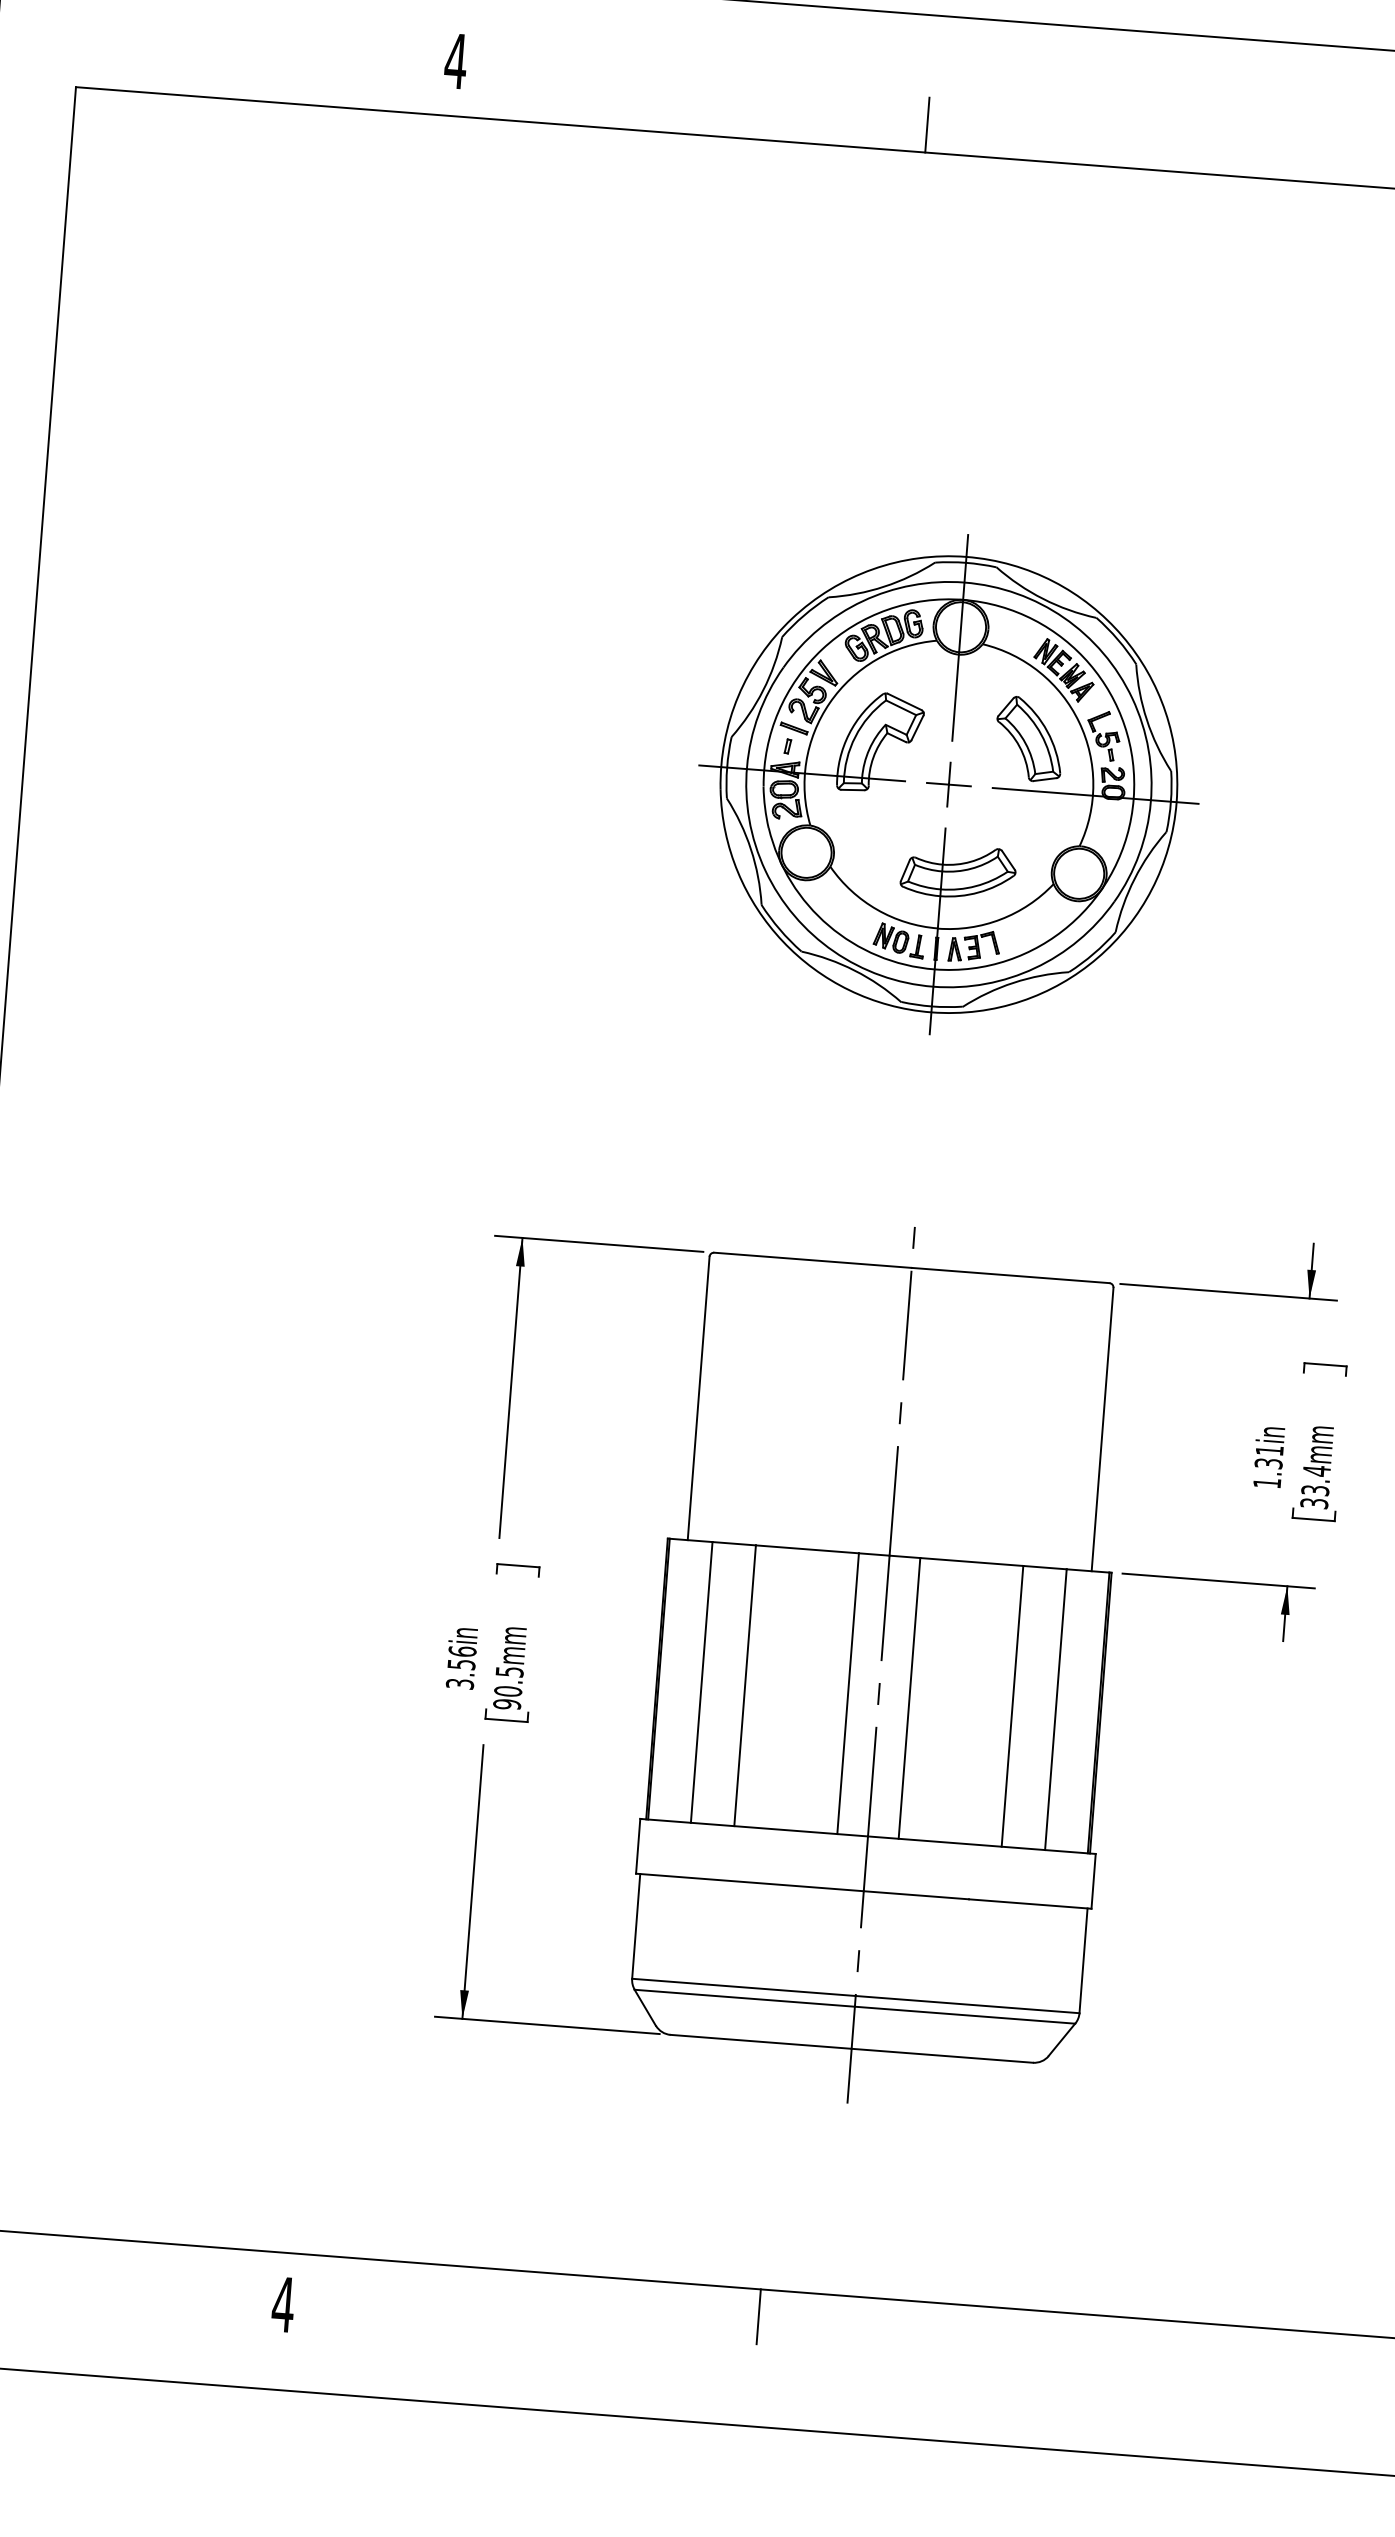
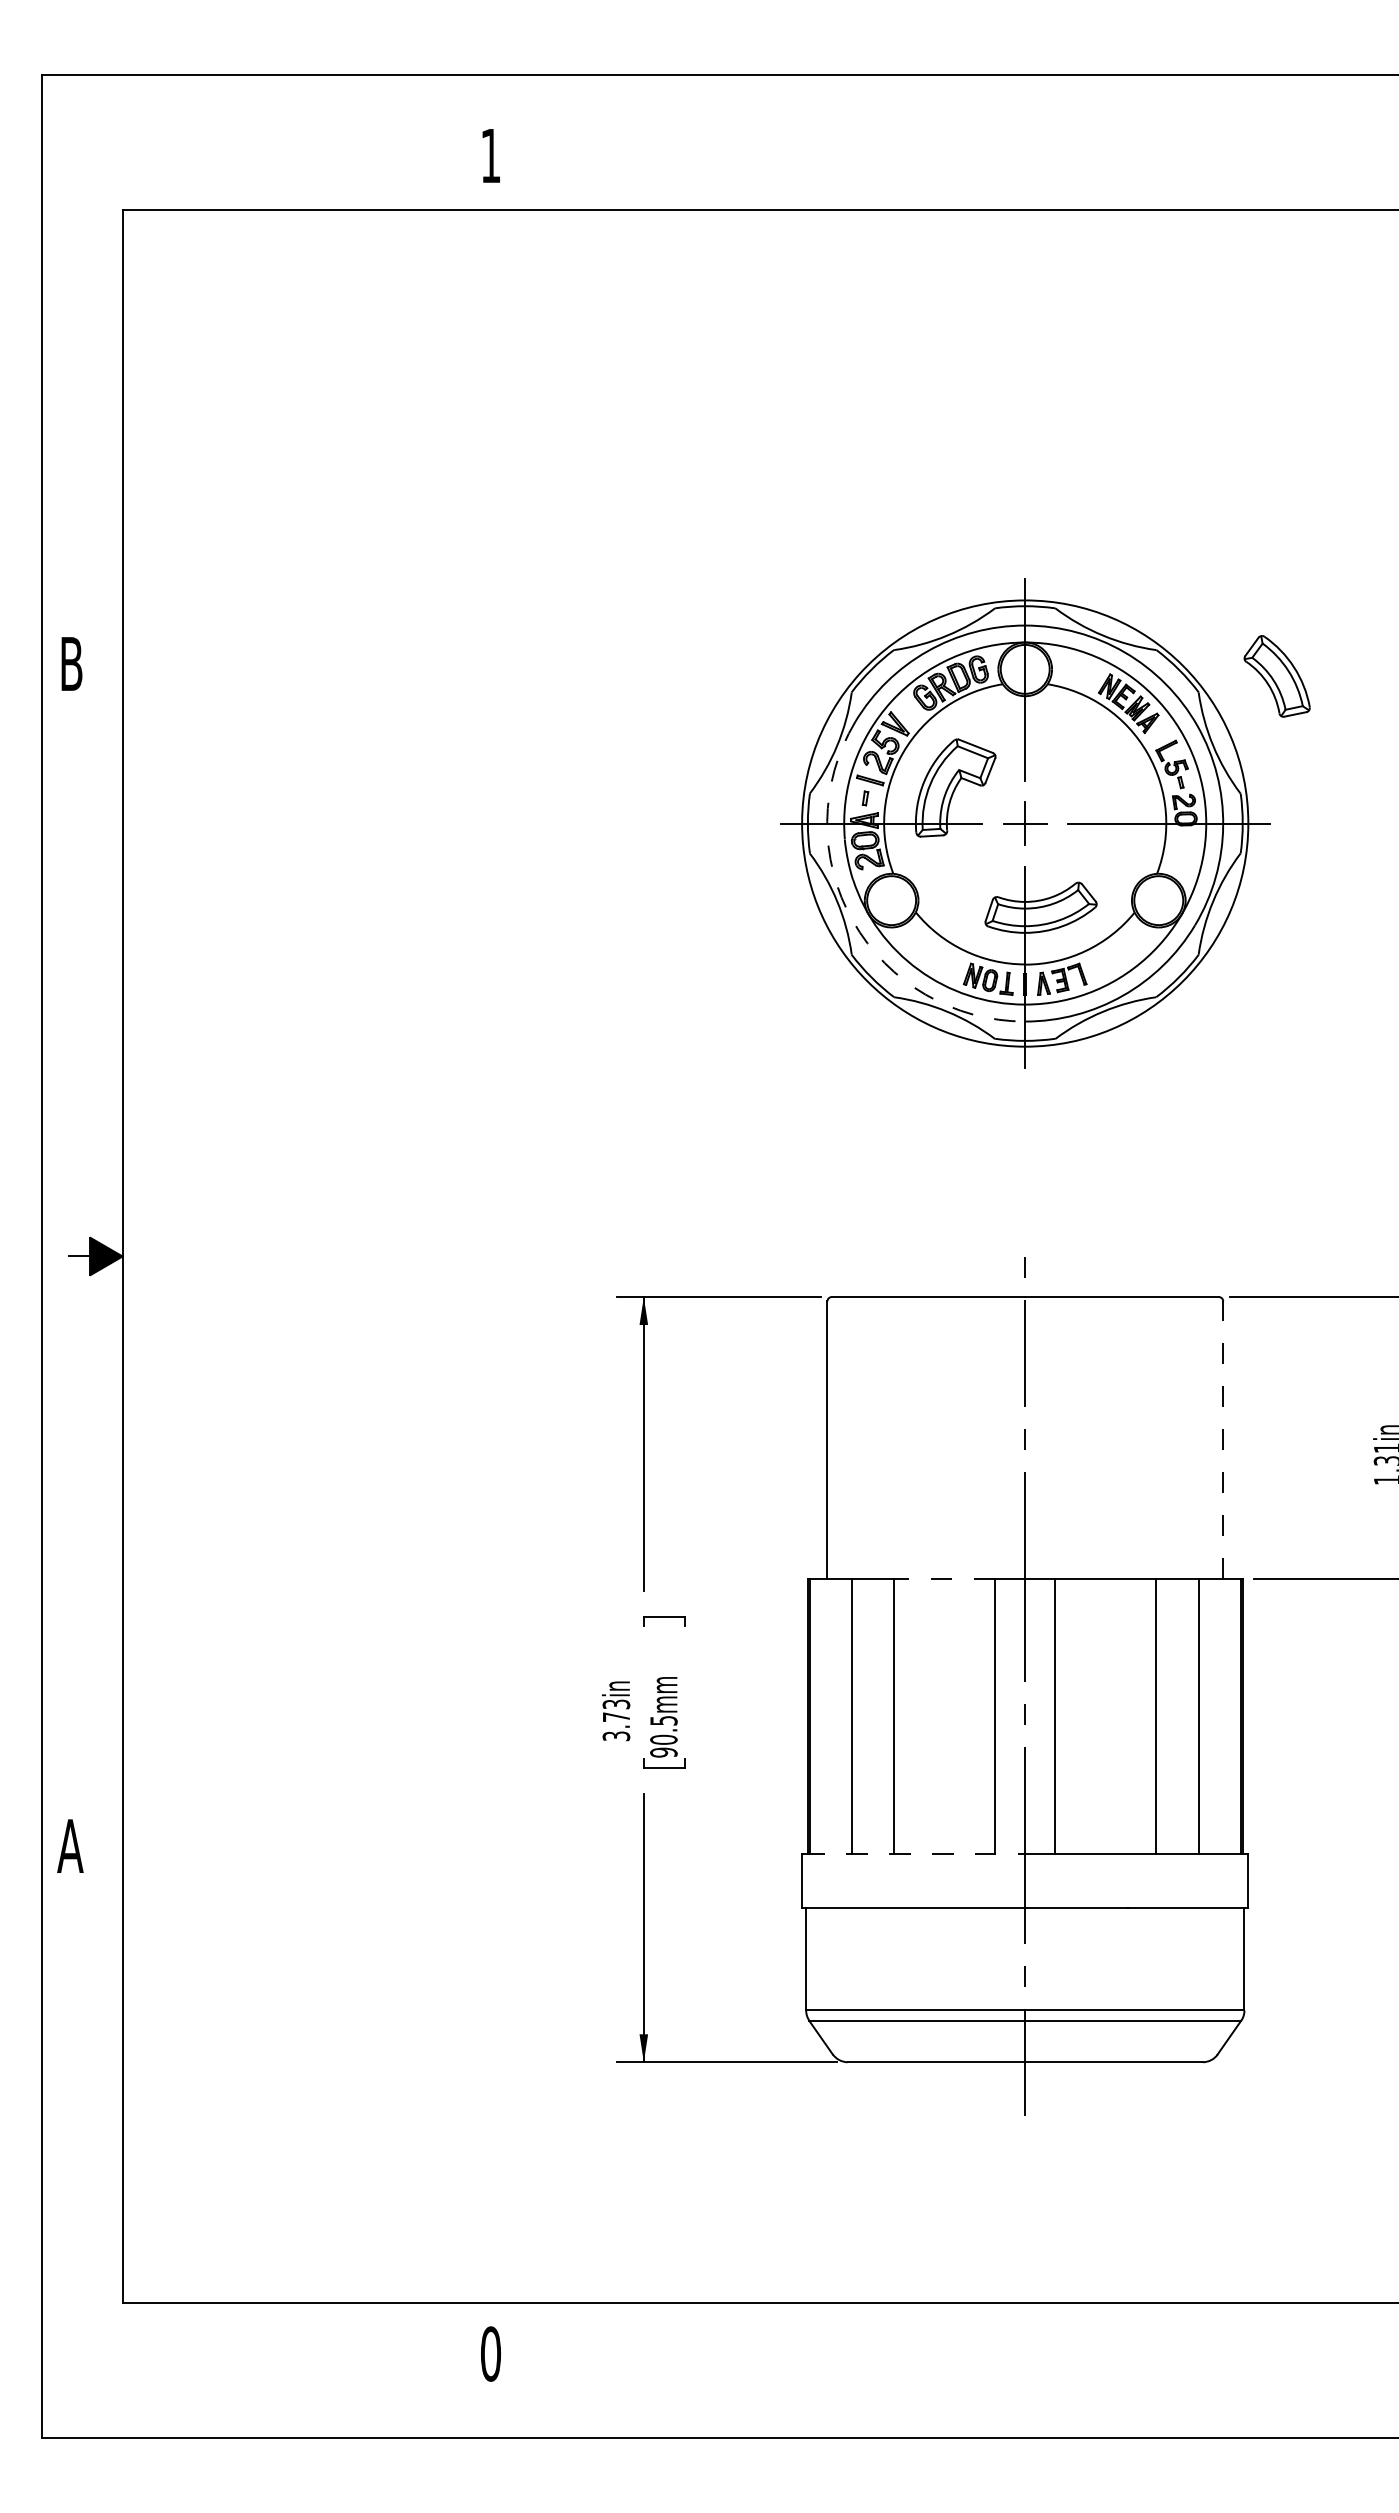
text: (455, 60) -> (490, 155), 4 -> 1
line: (927, 124) -> (954, 182), removed
part: (1028, 739) -> (1276, 676), moved
arc: (764, 871) -> (852, 921), solid -> dashed
line: (1102, 1429) -> (1223, 1440), solid -> dashed
line: (807, 1549) -> (944, 1579), solid -> dashed
text: (462, 1657) -> (616, 1710), 3.56in -> 3.73in
line: (754, 1828) -> (914, 1854), solid -> dashed
text: (283, 2304) -> (490, 2353), 4 -> 0
line: (758, 2317) -> (954, 2330), removed

